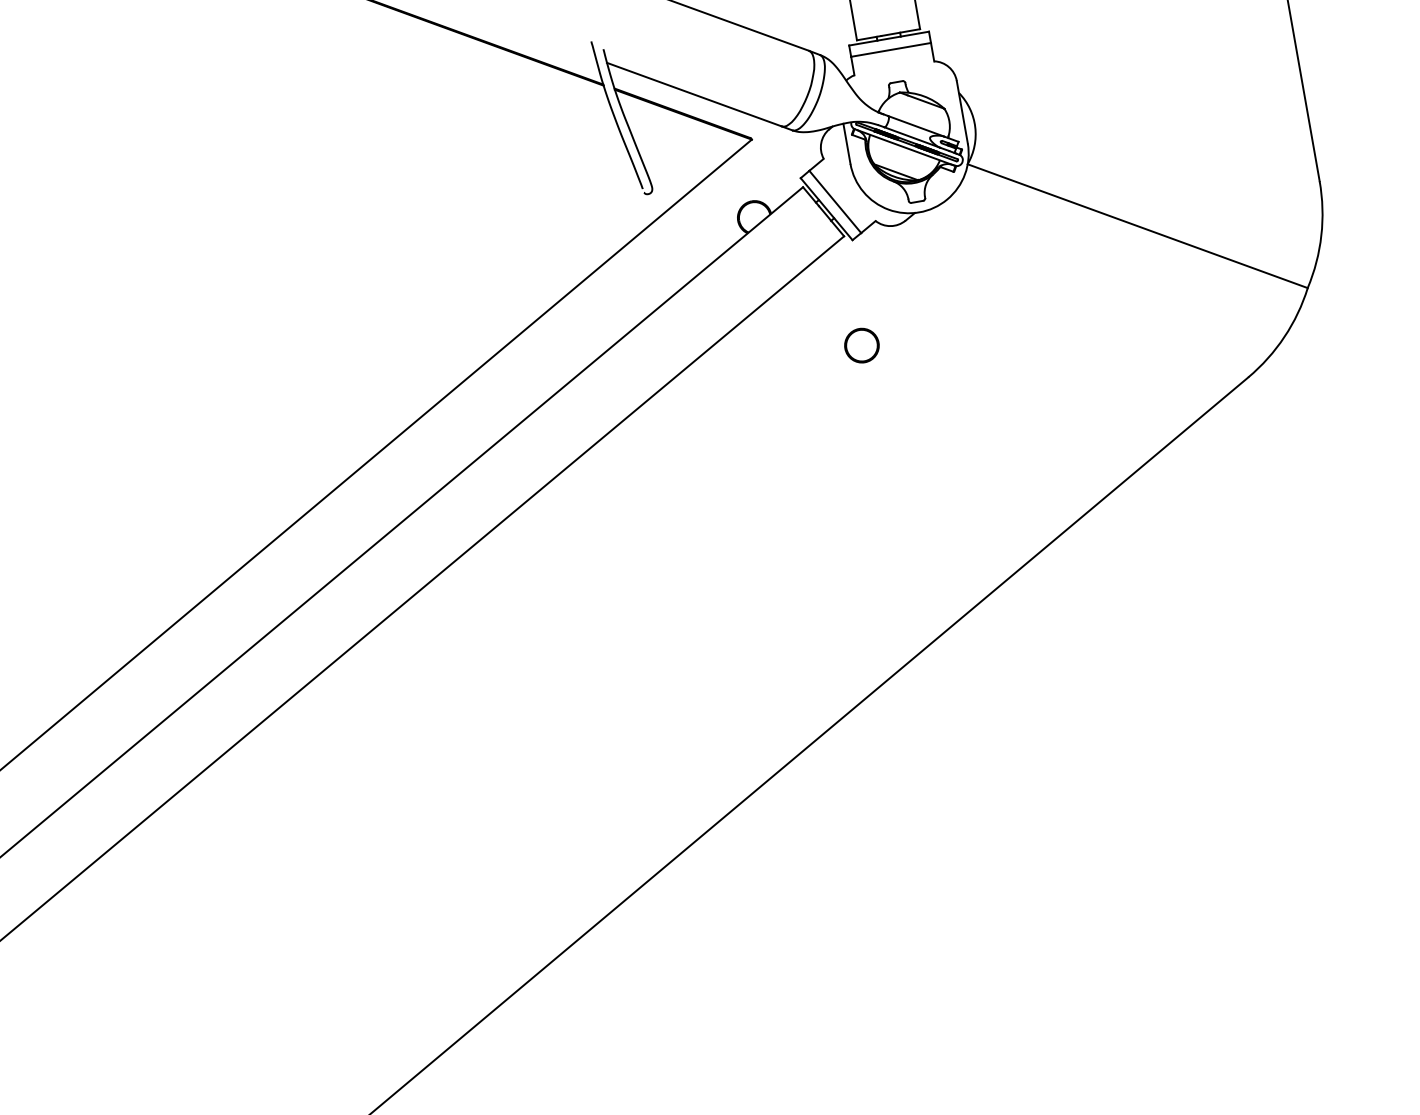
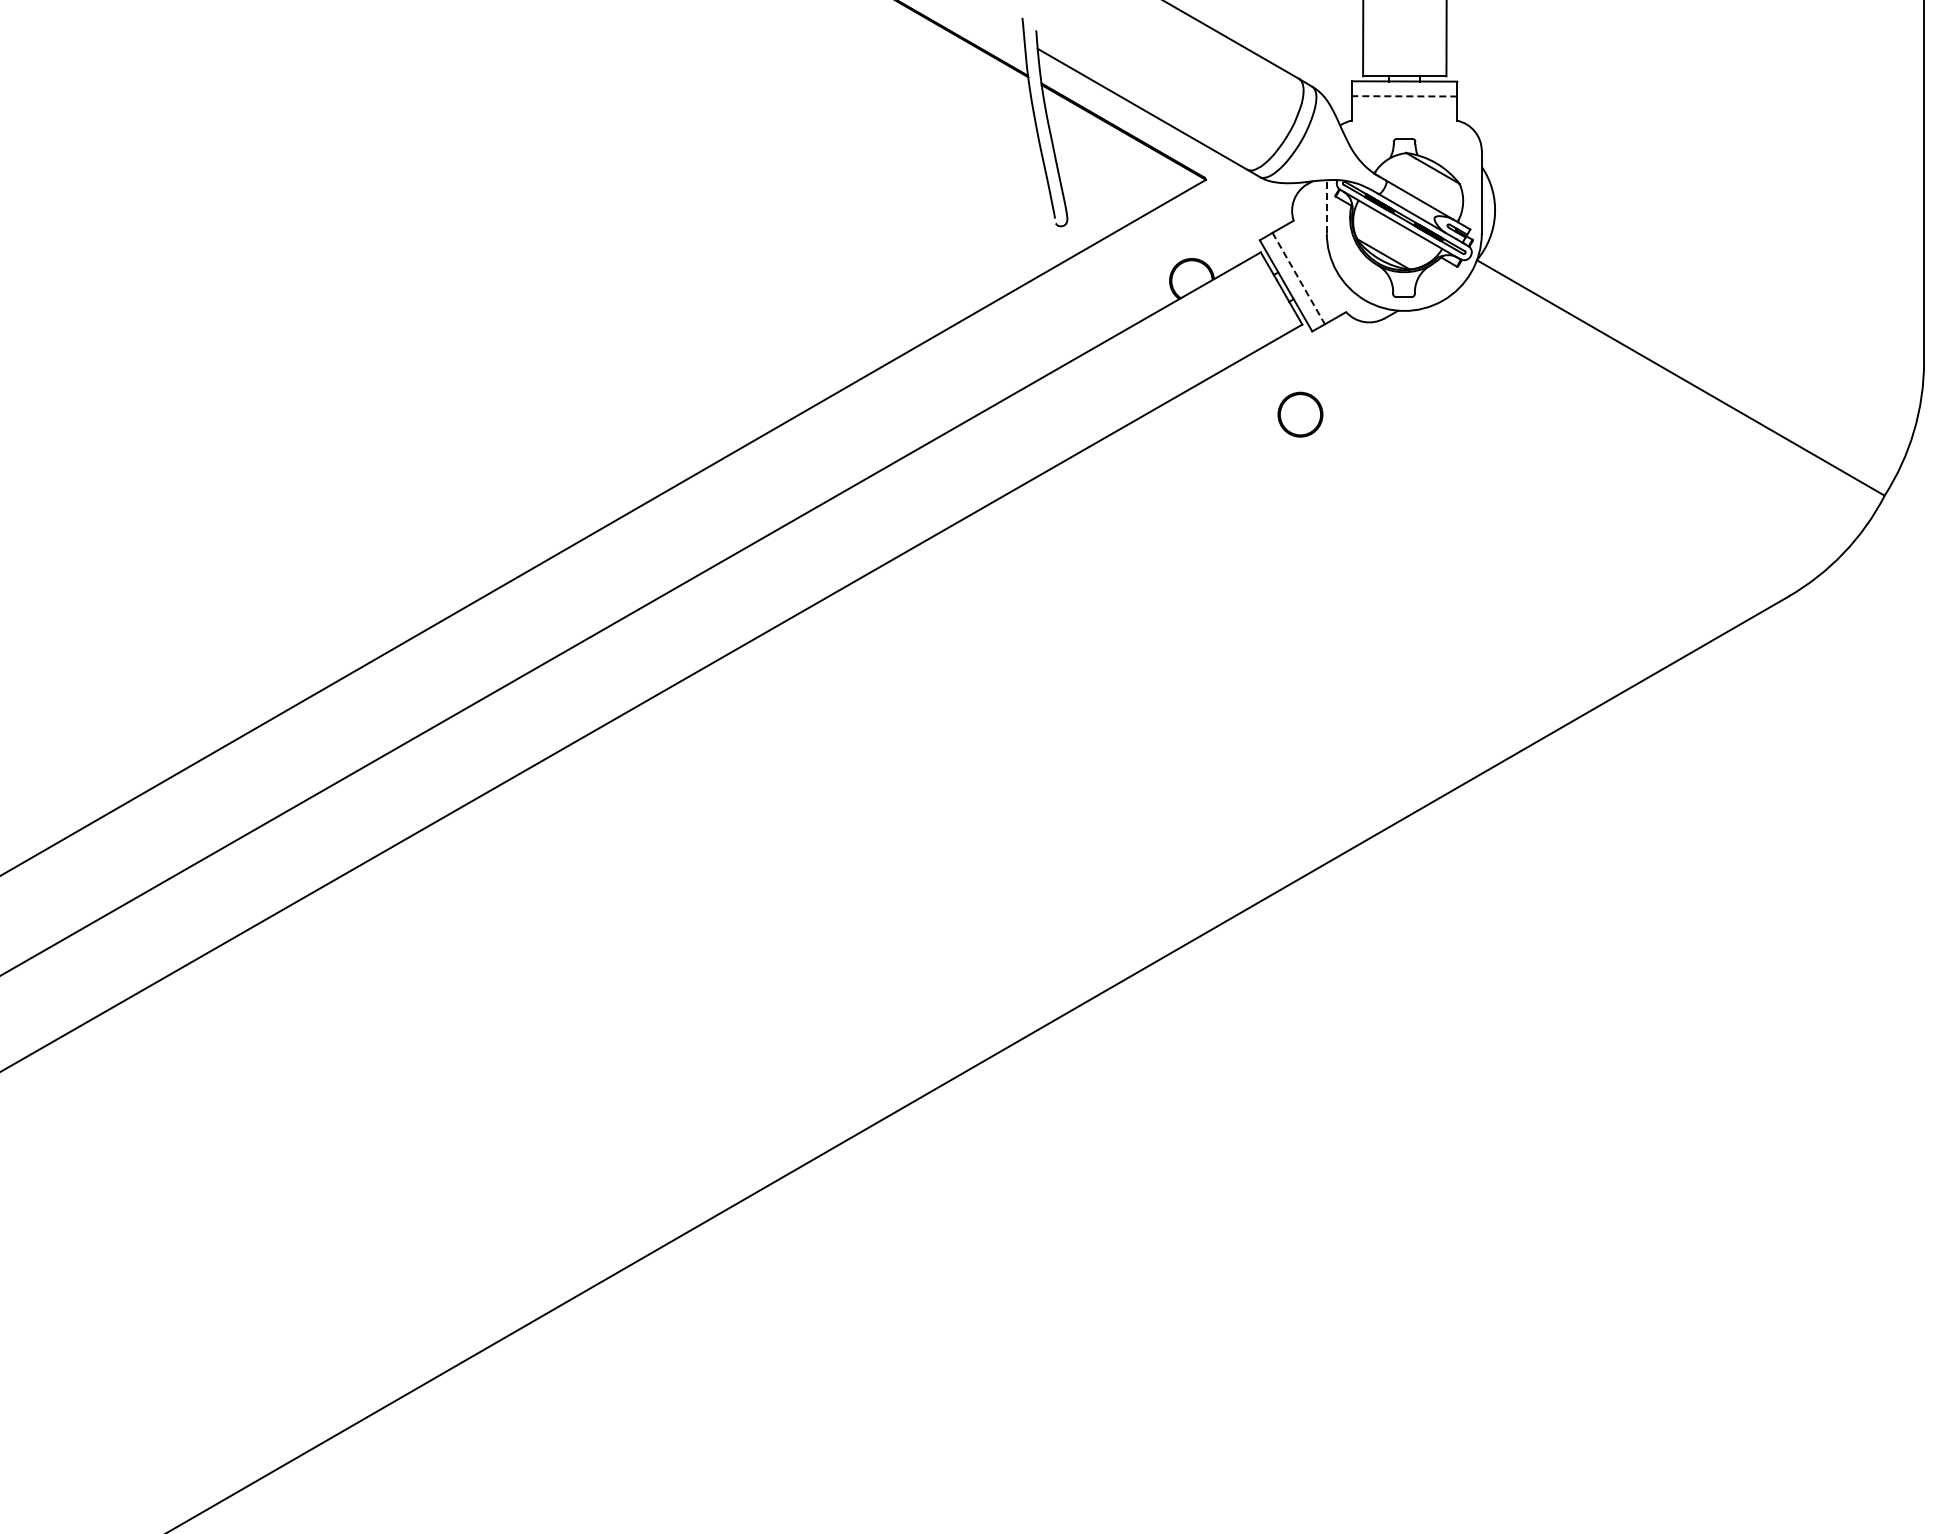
line: (891, 50) -> (1404, 96), solid -> dashed
line: (846, 143) -> (1326, 206), solid -> dashed
line: (835, 201) -> (1298, 278), solid -> dashed
circle: (861, 345) -> (1300, 414), moved

